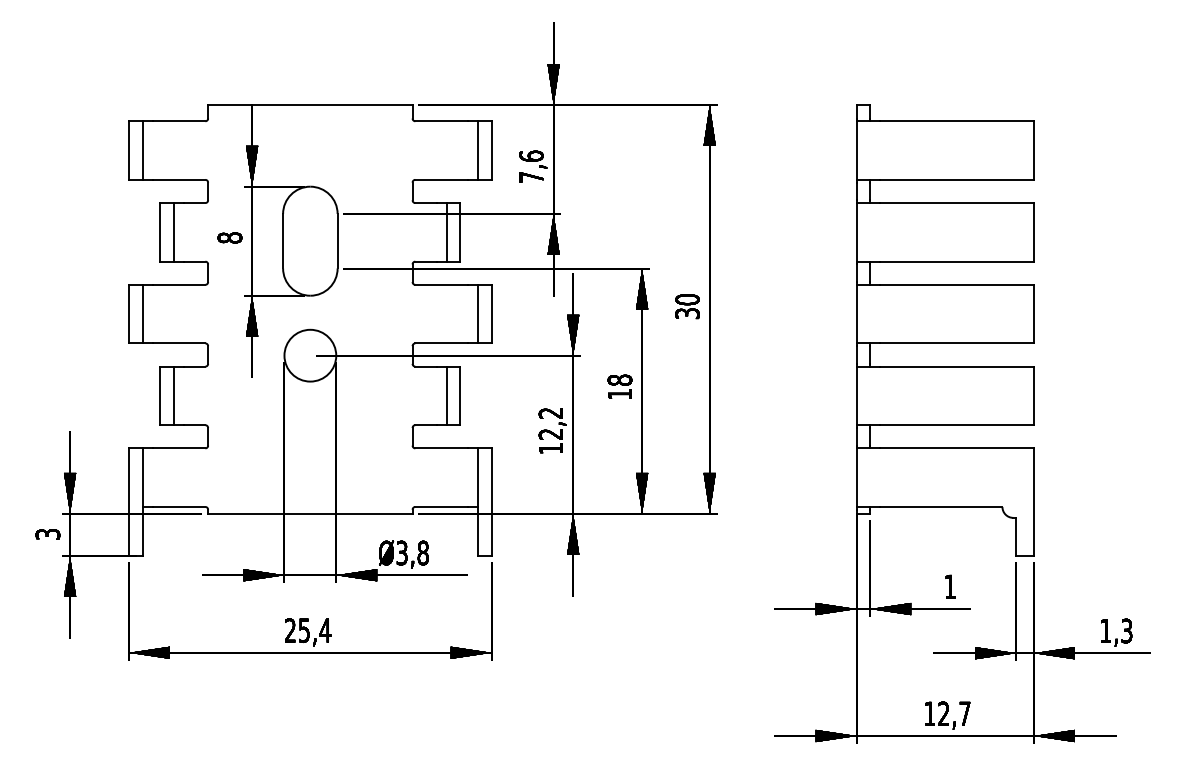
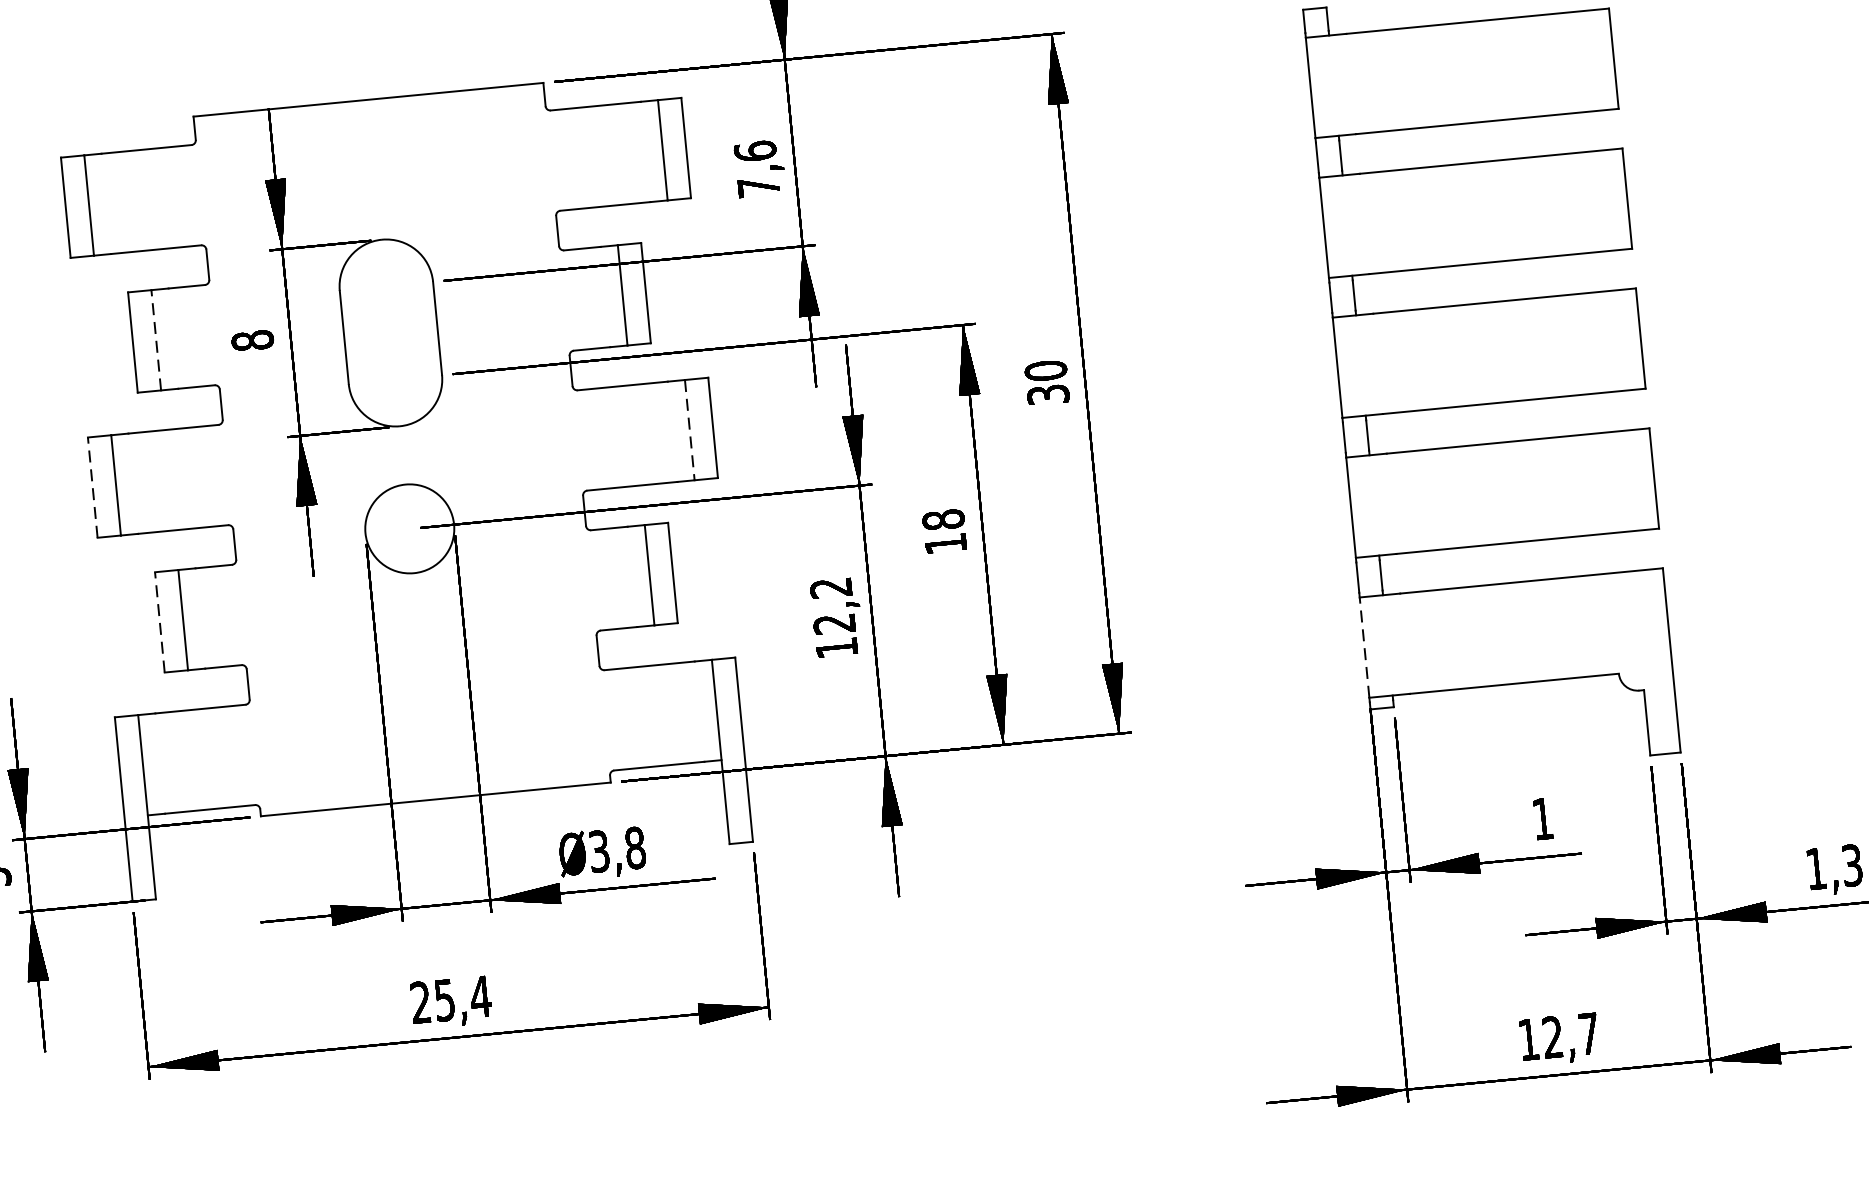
line: (174, 231) -> (156, 338), solid -> dashed
line: (129, 313) -> (93, 486), solid -> dashed
line: (478, 314) -> (690, 430), solid -> dashed
line: (160, 395) -> (159, 621), solid -> dashed
line: (856, 477) -> (1364, 647), solid -> dashed

